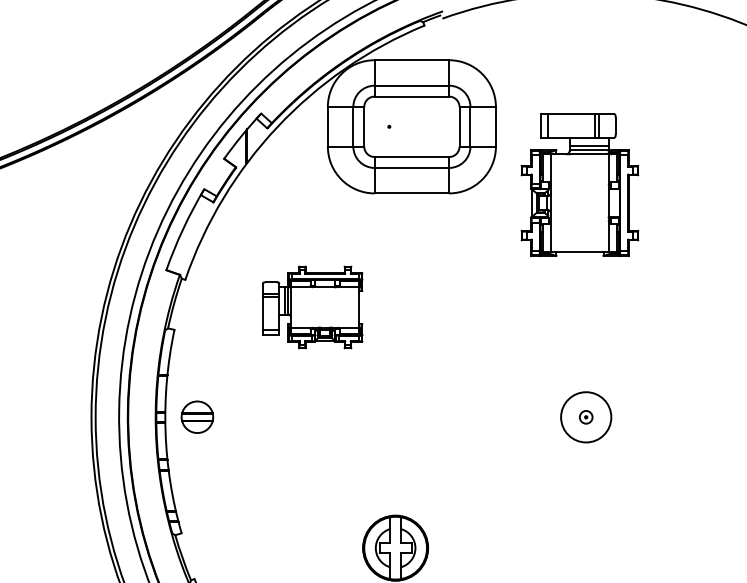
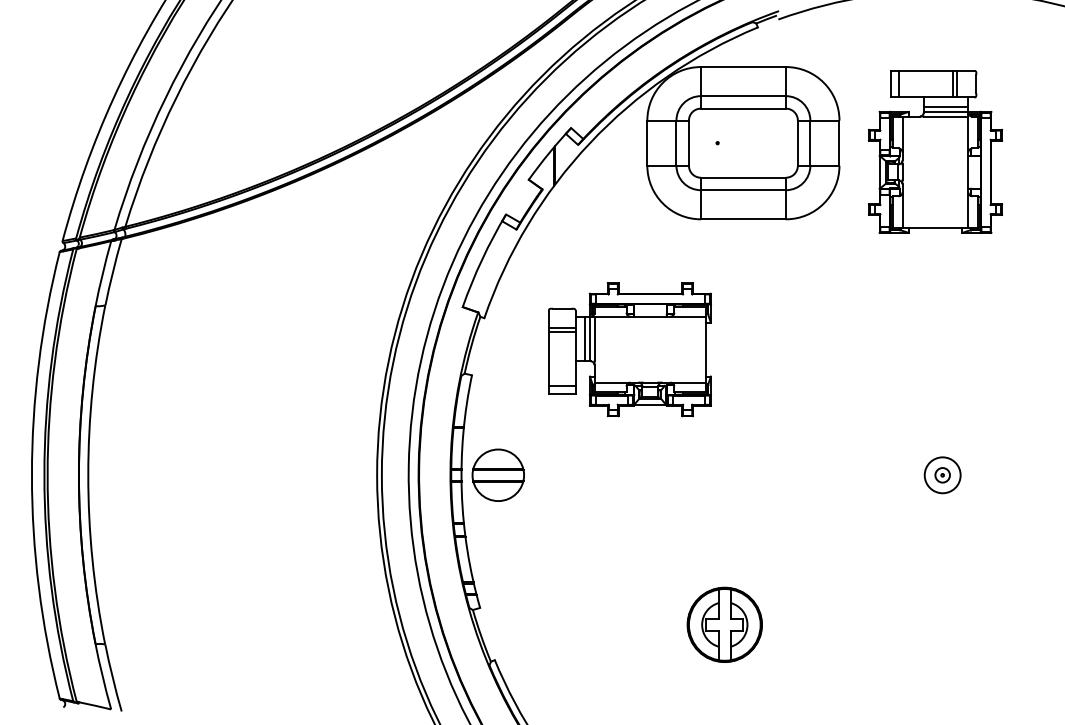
part: (579, 184) -> (935, 151), moved
part: (312, 307) -> (629, 349), size x1.43
part: (196, 416) -> (497, 474), size x1.43
circle: (586, 417) -> (942, 475), size x0.62

